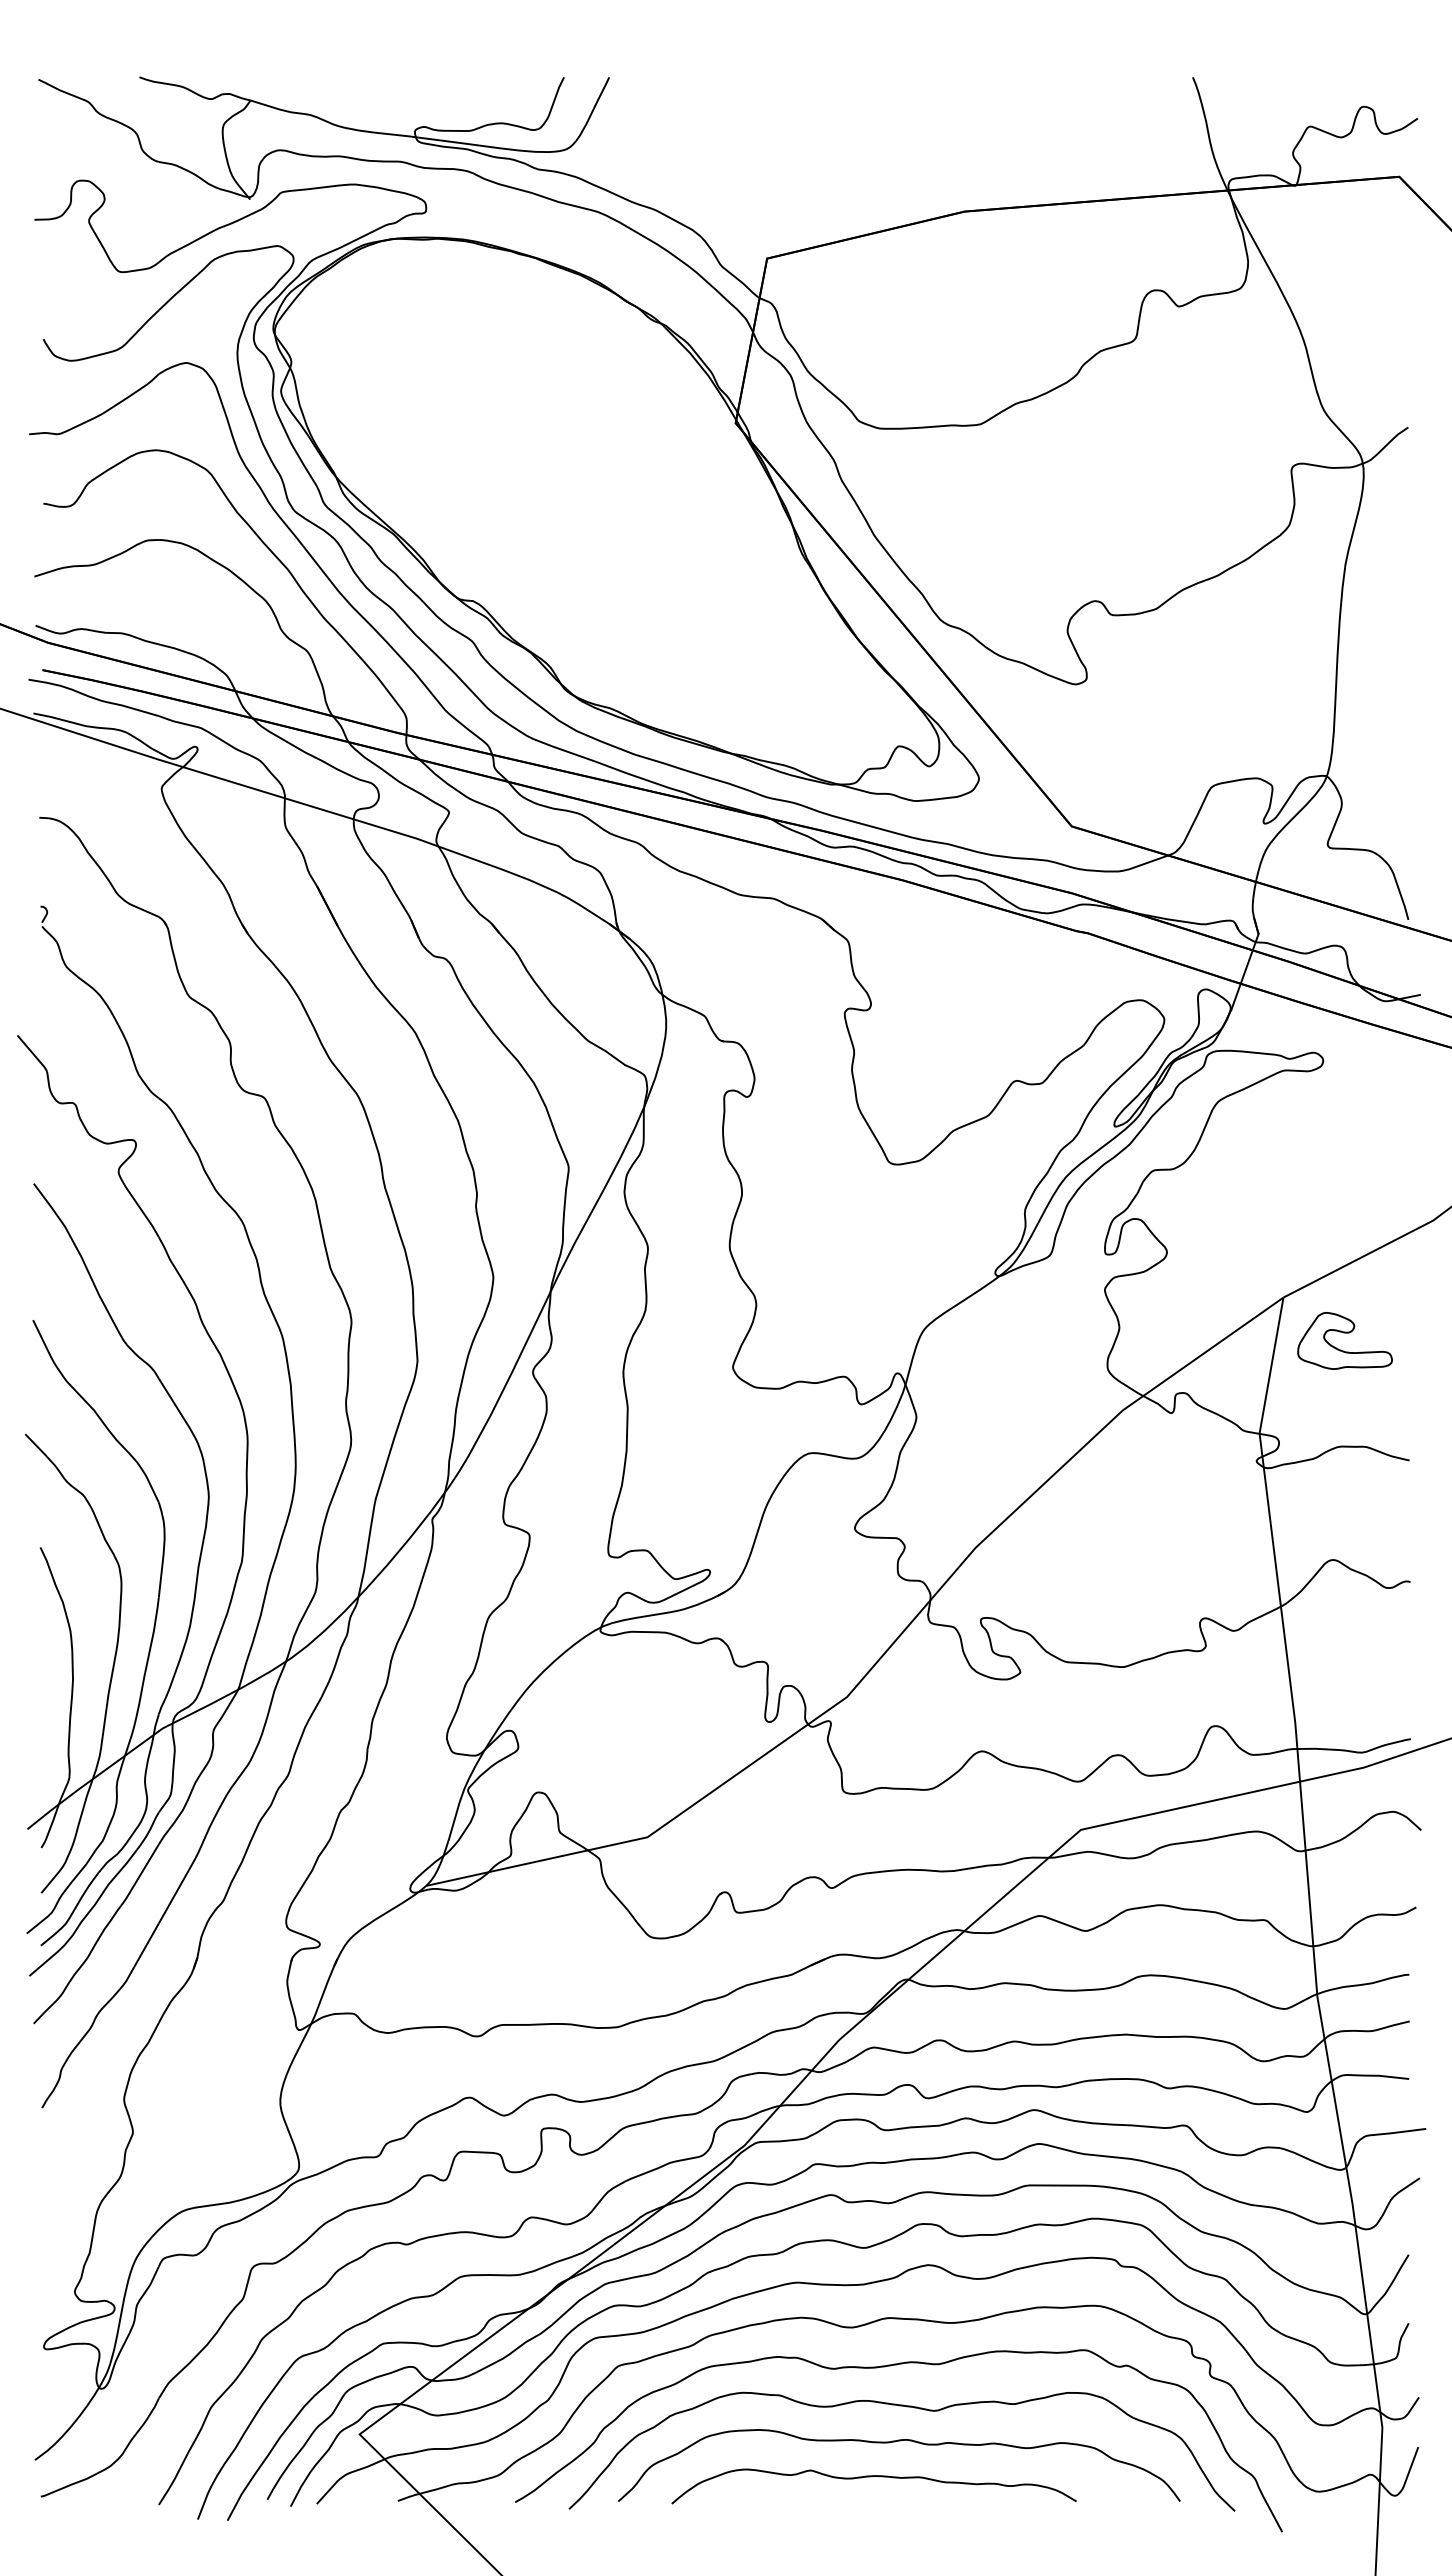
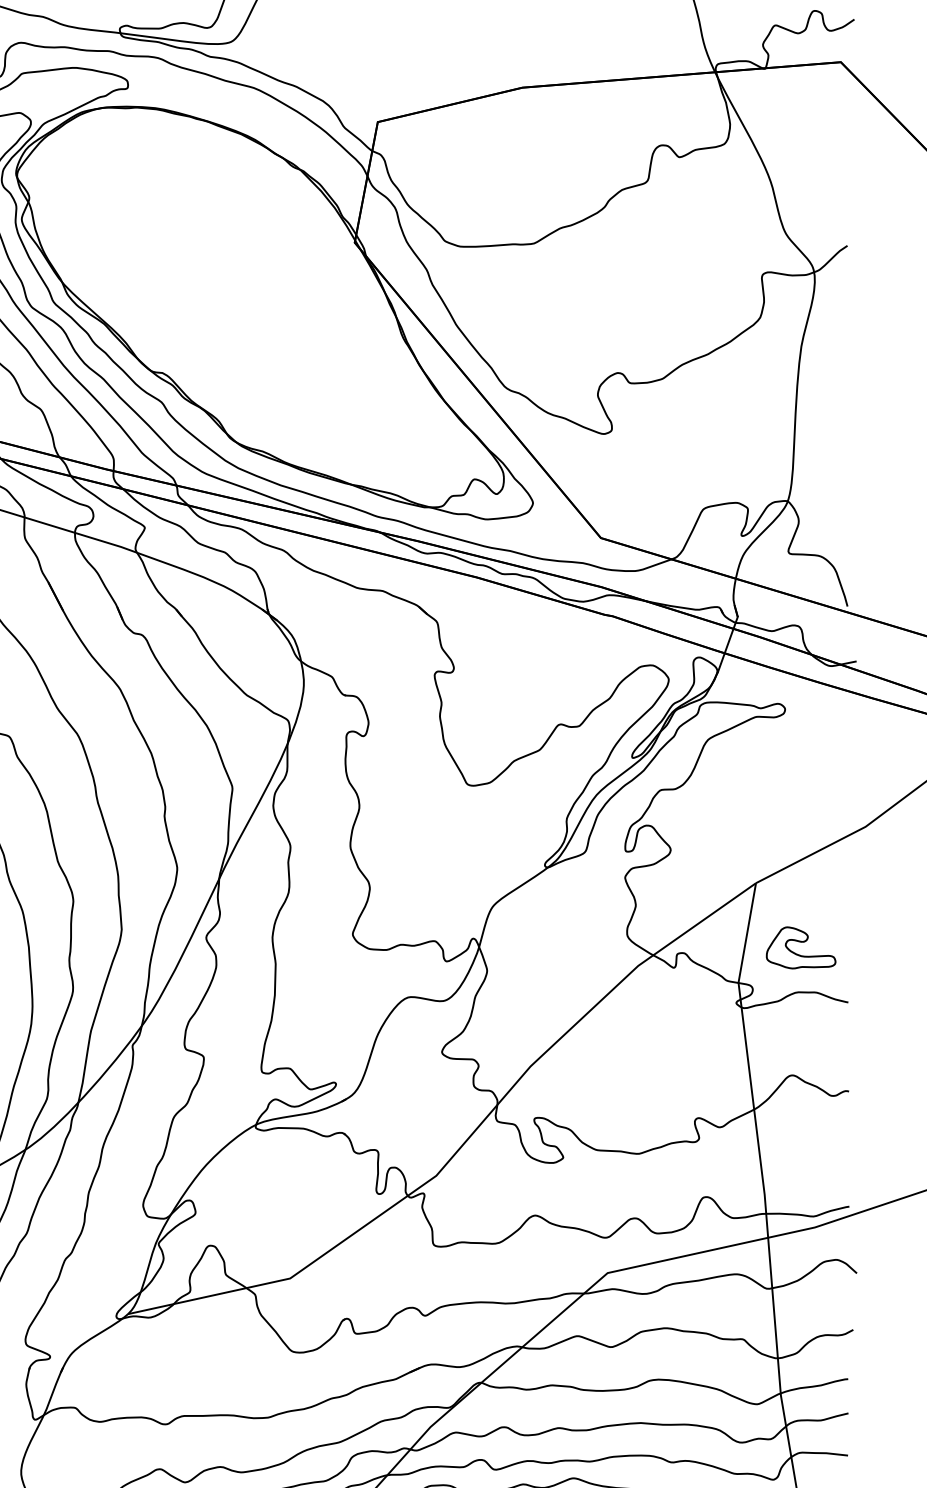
part: (1344, 1333) -> (800, 942), moved

